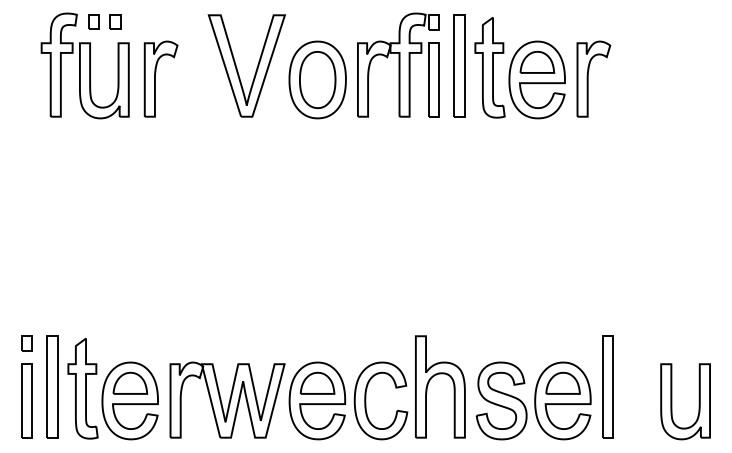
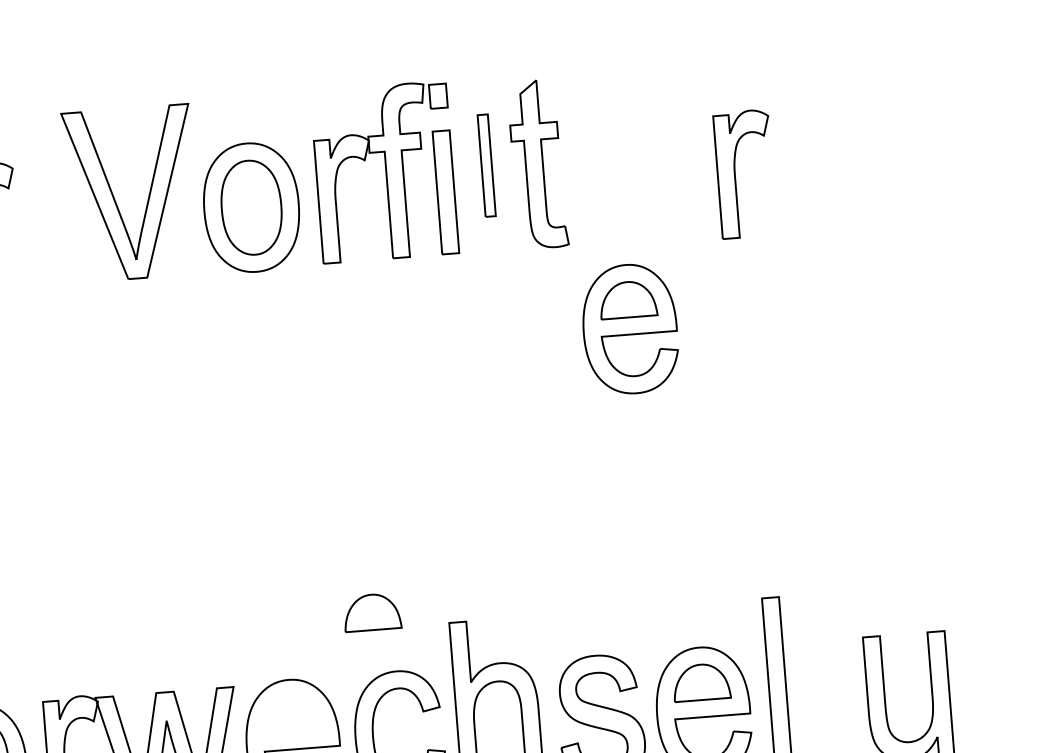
part: (459, 65) -> (486, 164), size x0.6
part: (593, 78) -> (744, 173), moved
part: (536, 79) -> (628, 328), moved
part: (317, 382) -> (372, 611), moved

